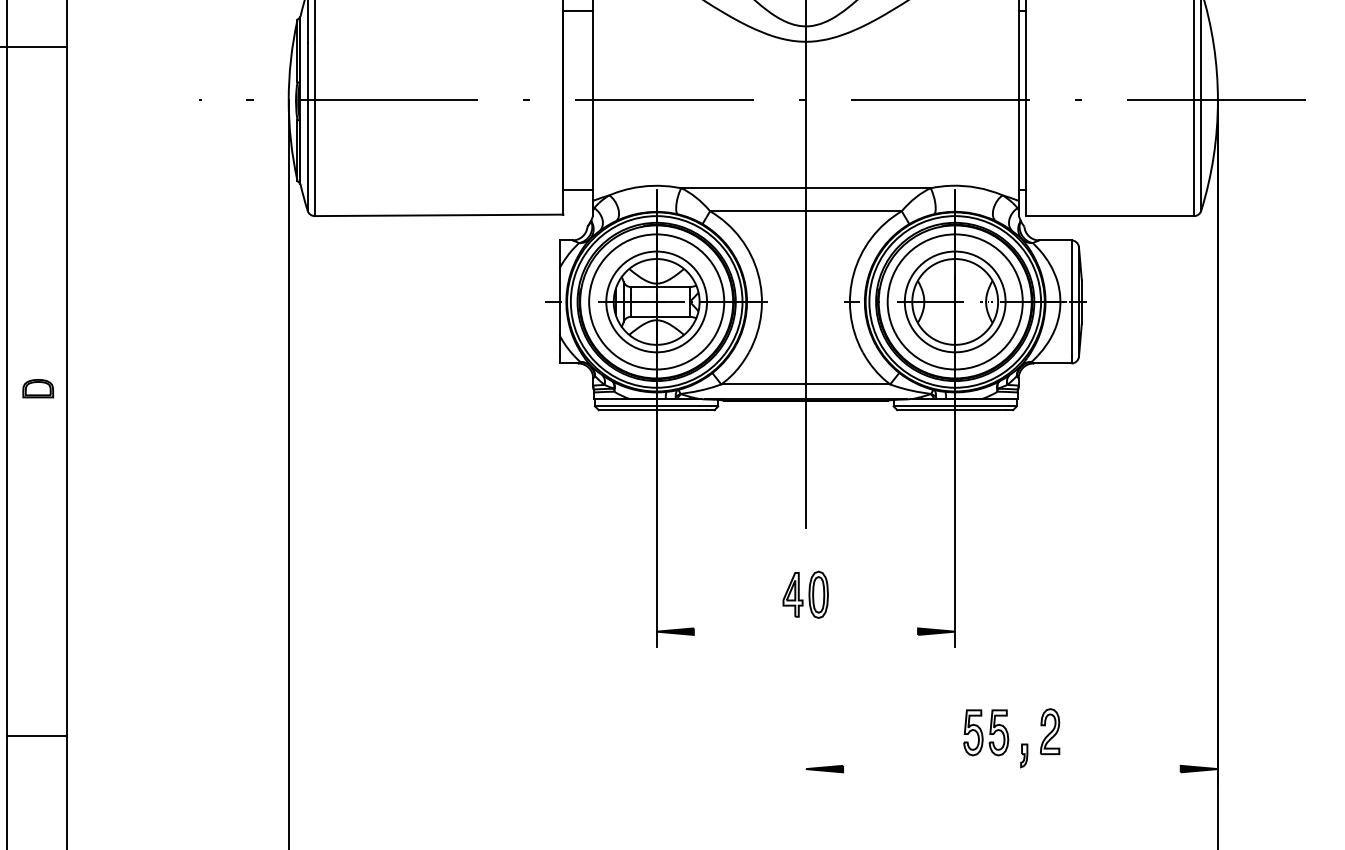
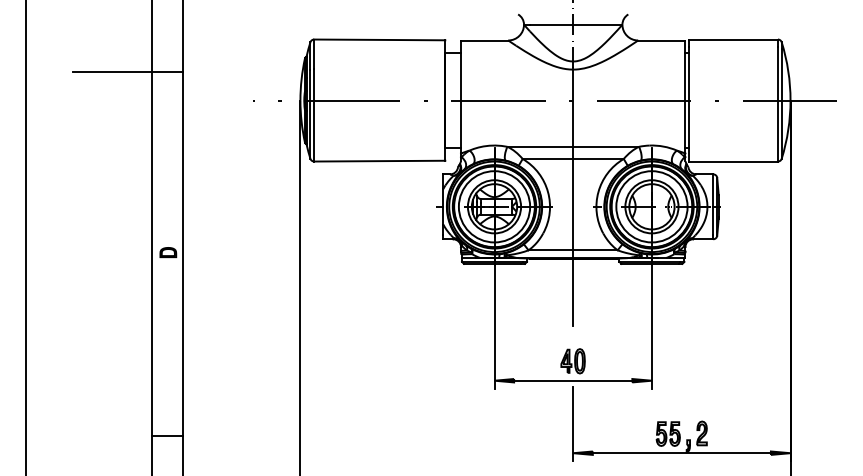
line: (806, 631) -> (573, 380), added
line: (806, 714) -> (573, 424), added
line: (1011, 769) -> (681, 453), added

